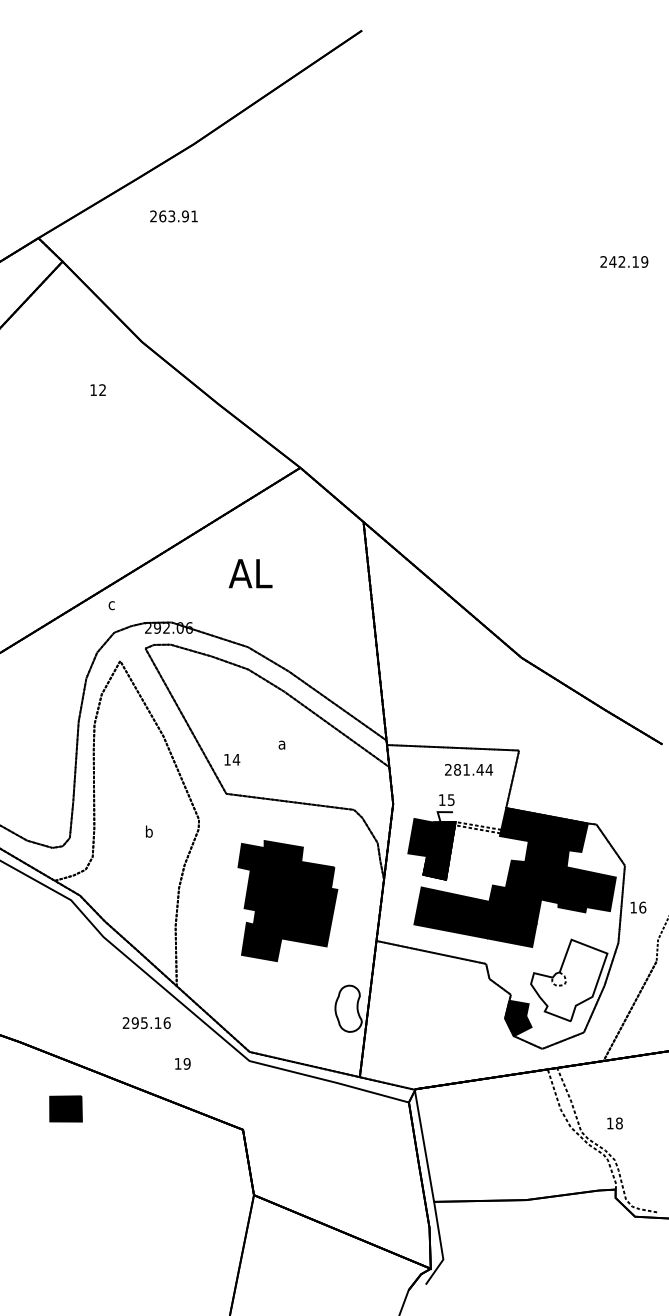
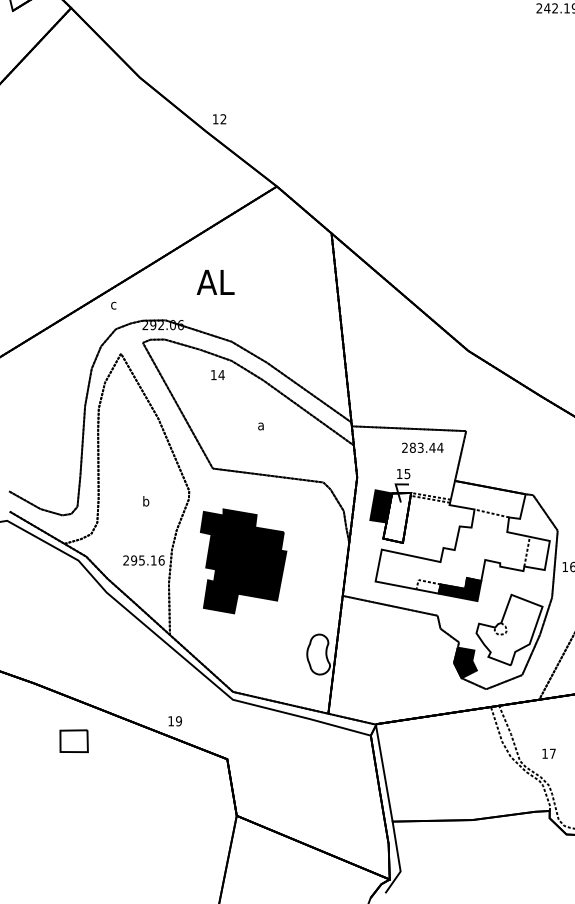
text: (97, 389) -> (219, 118), moved
text: (250, 573) -> (215, 282), moved
text: (232, 759) -> (218, 374), moved
text: (466, 769) -> (420, 447), 281.44 -> 283.44
fill: (439, 850) -> (397, 517), removed
fill: (514, 873) -> (462, 537), removed
part: (287, 901) -> (243, 561), moved
text: (146, 1022) -> (143, 560), moved
text: (182, 1063) -> (174, 720), moved
fill: (65, 1108) -> (73, 740), removed
text: (618, 1123) -> (552, 753), 18 -> 17

